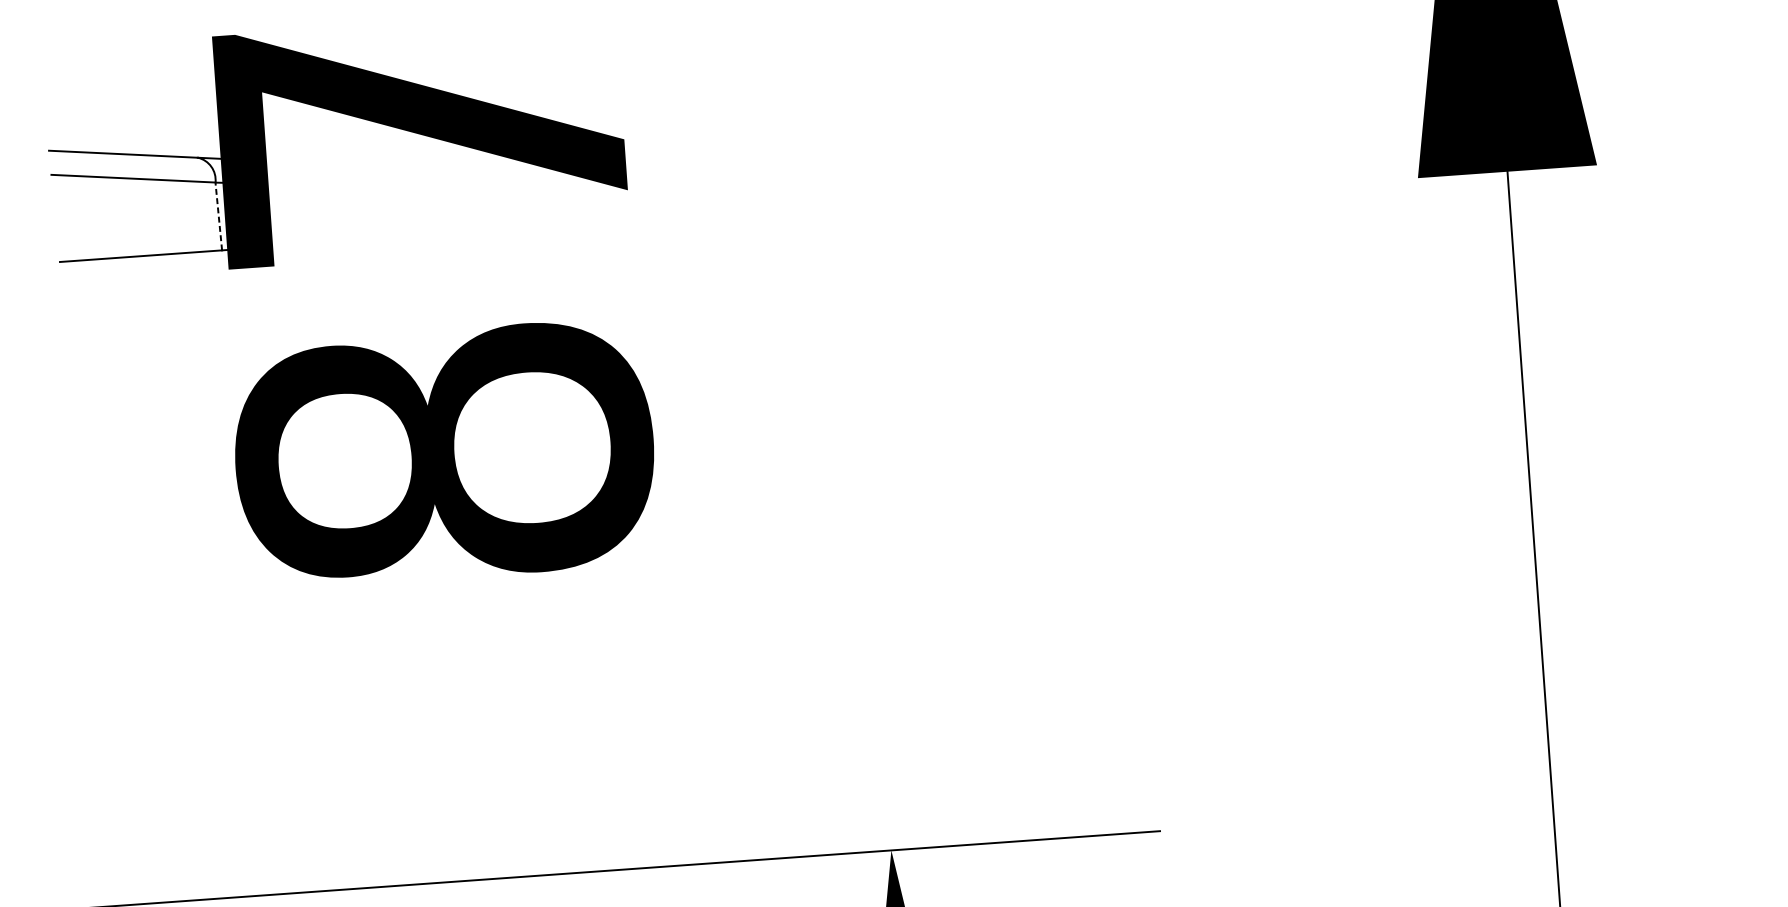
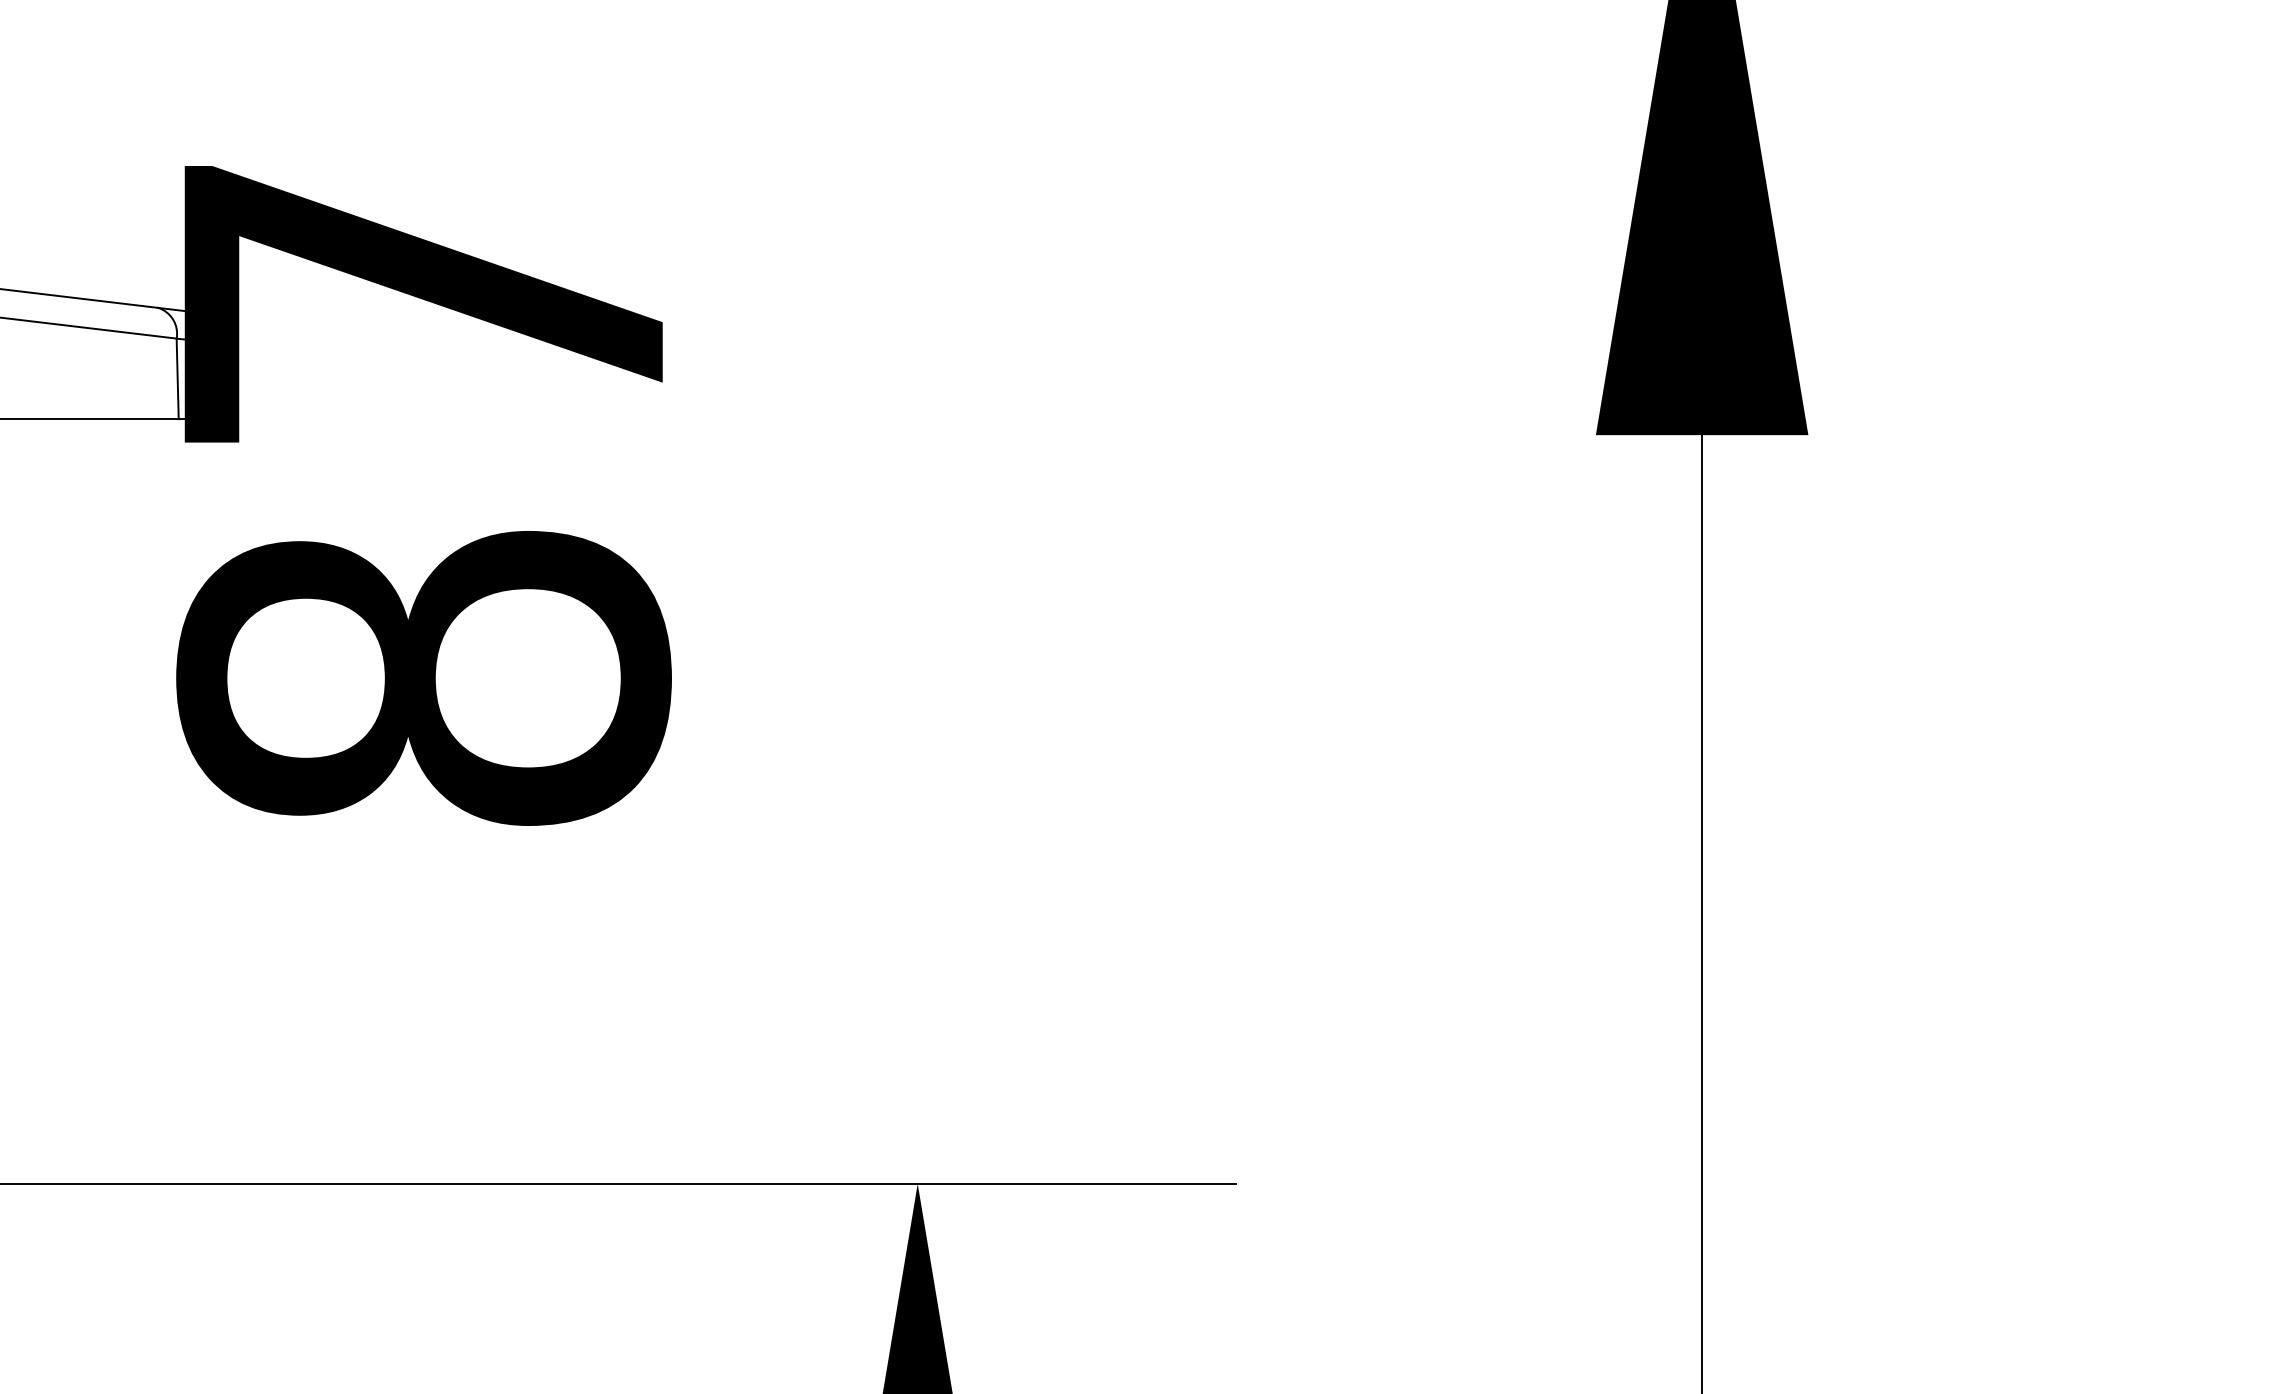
line: (218, 216) -> (177, 378), dashed -> solid

